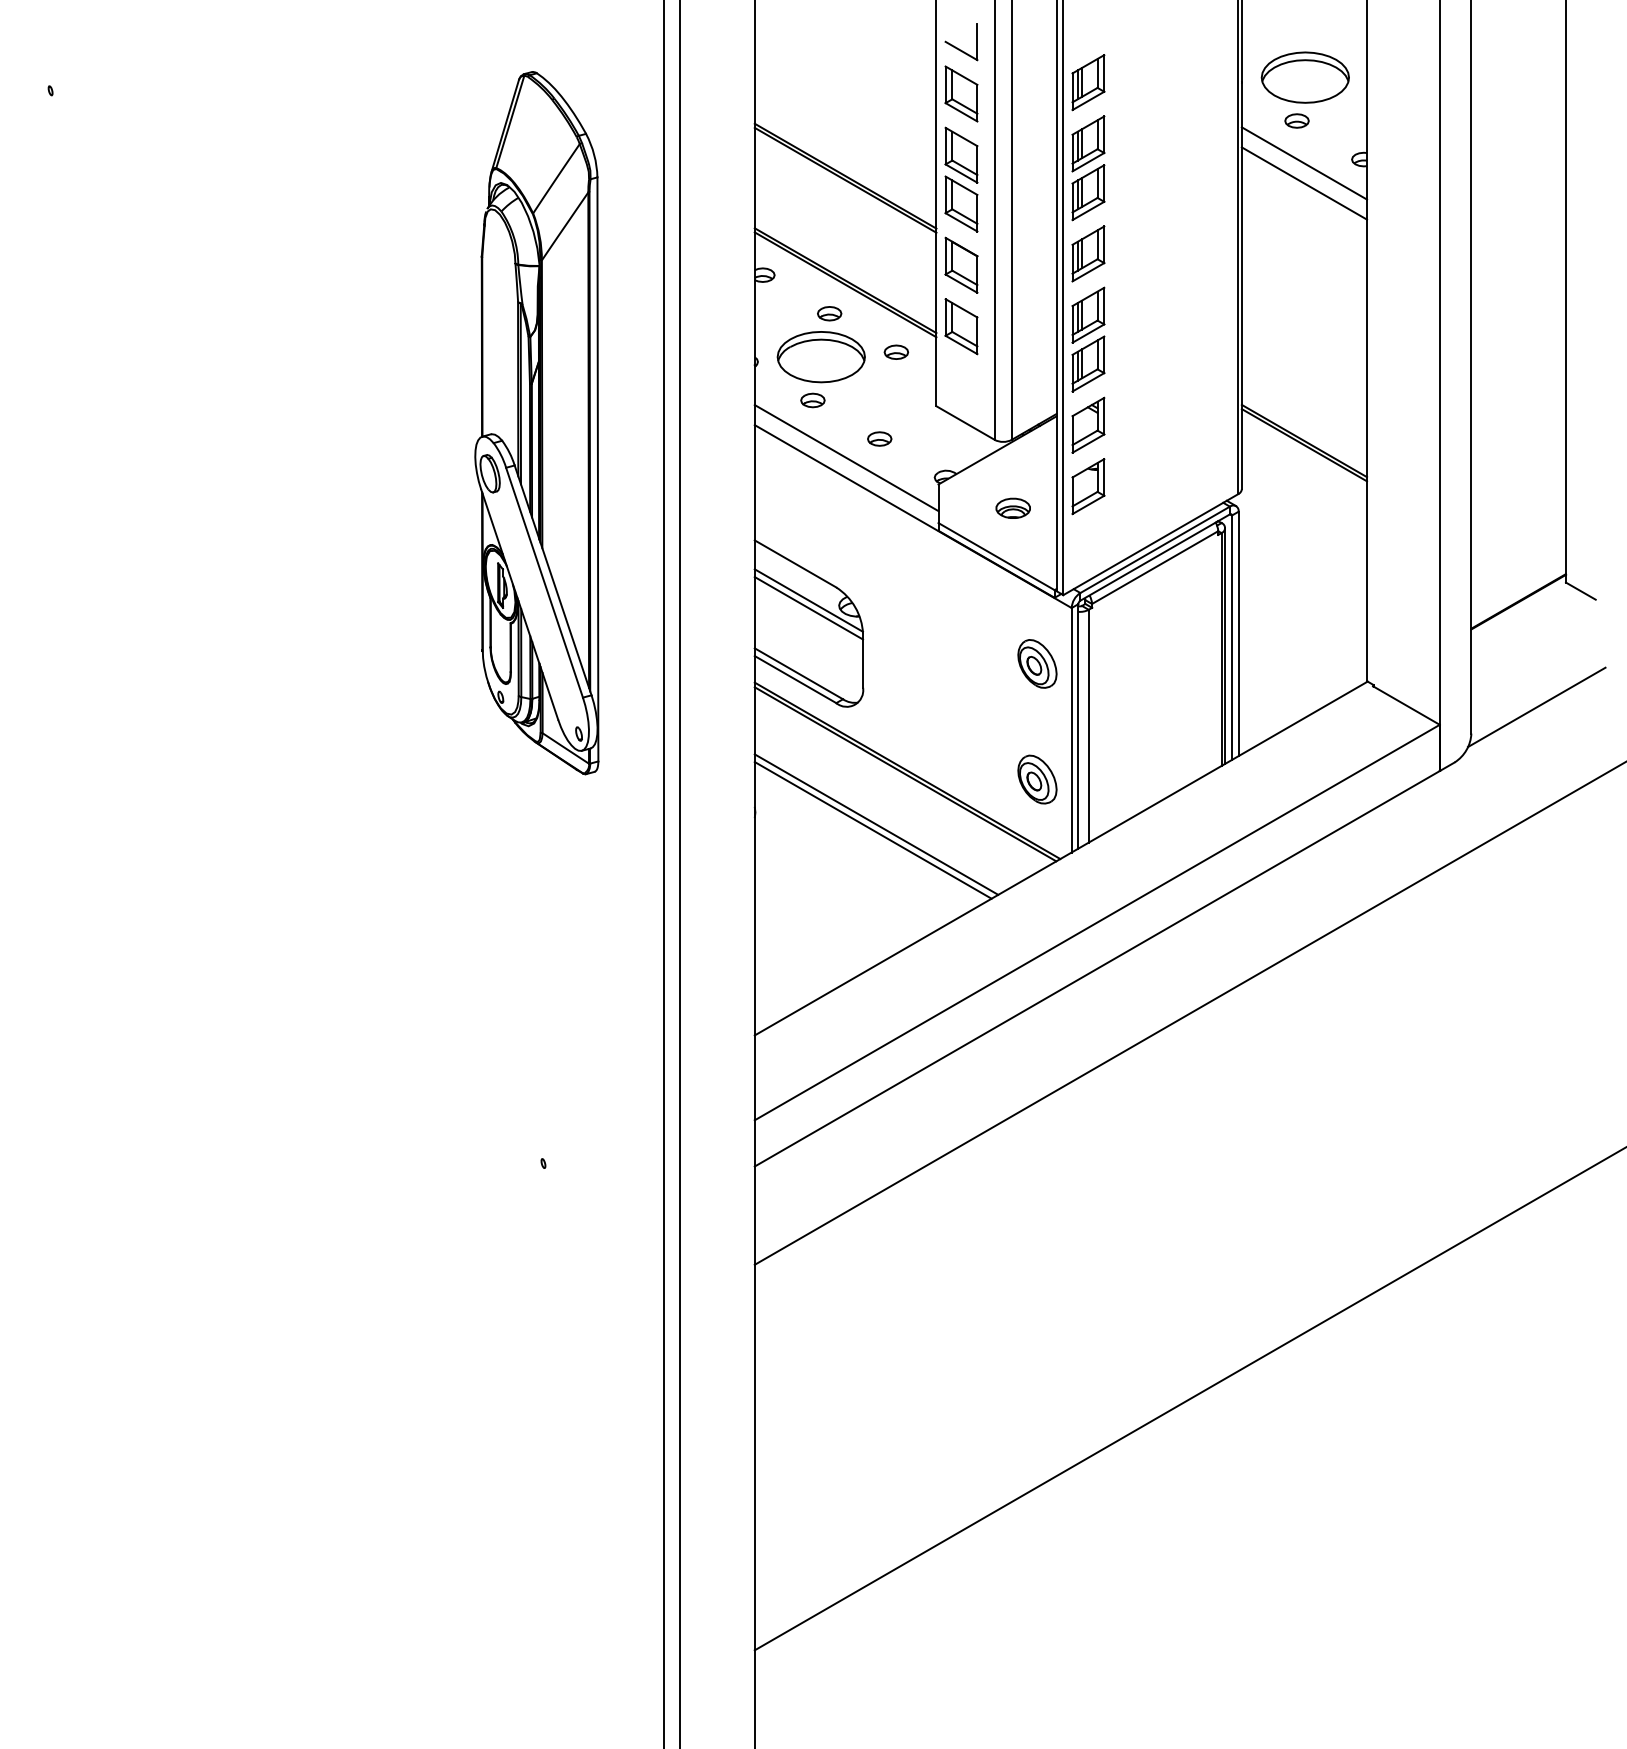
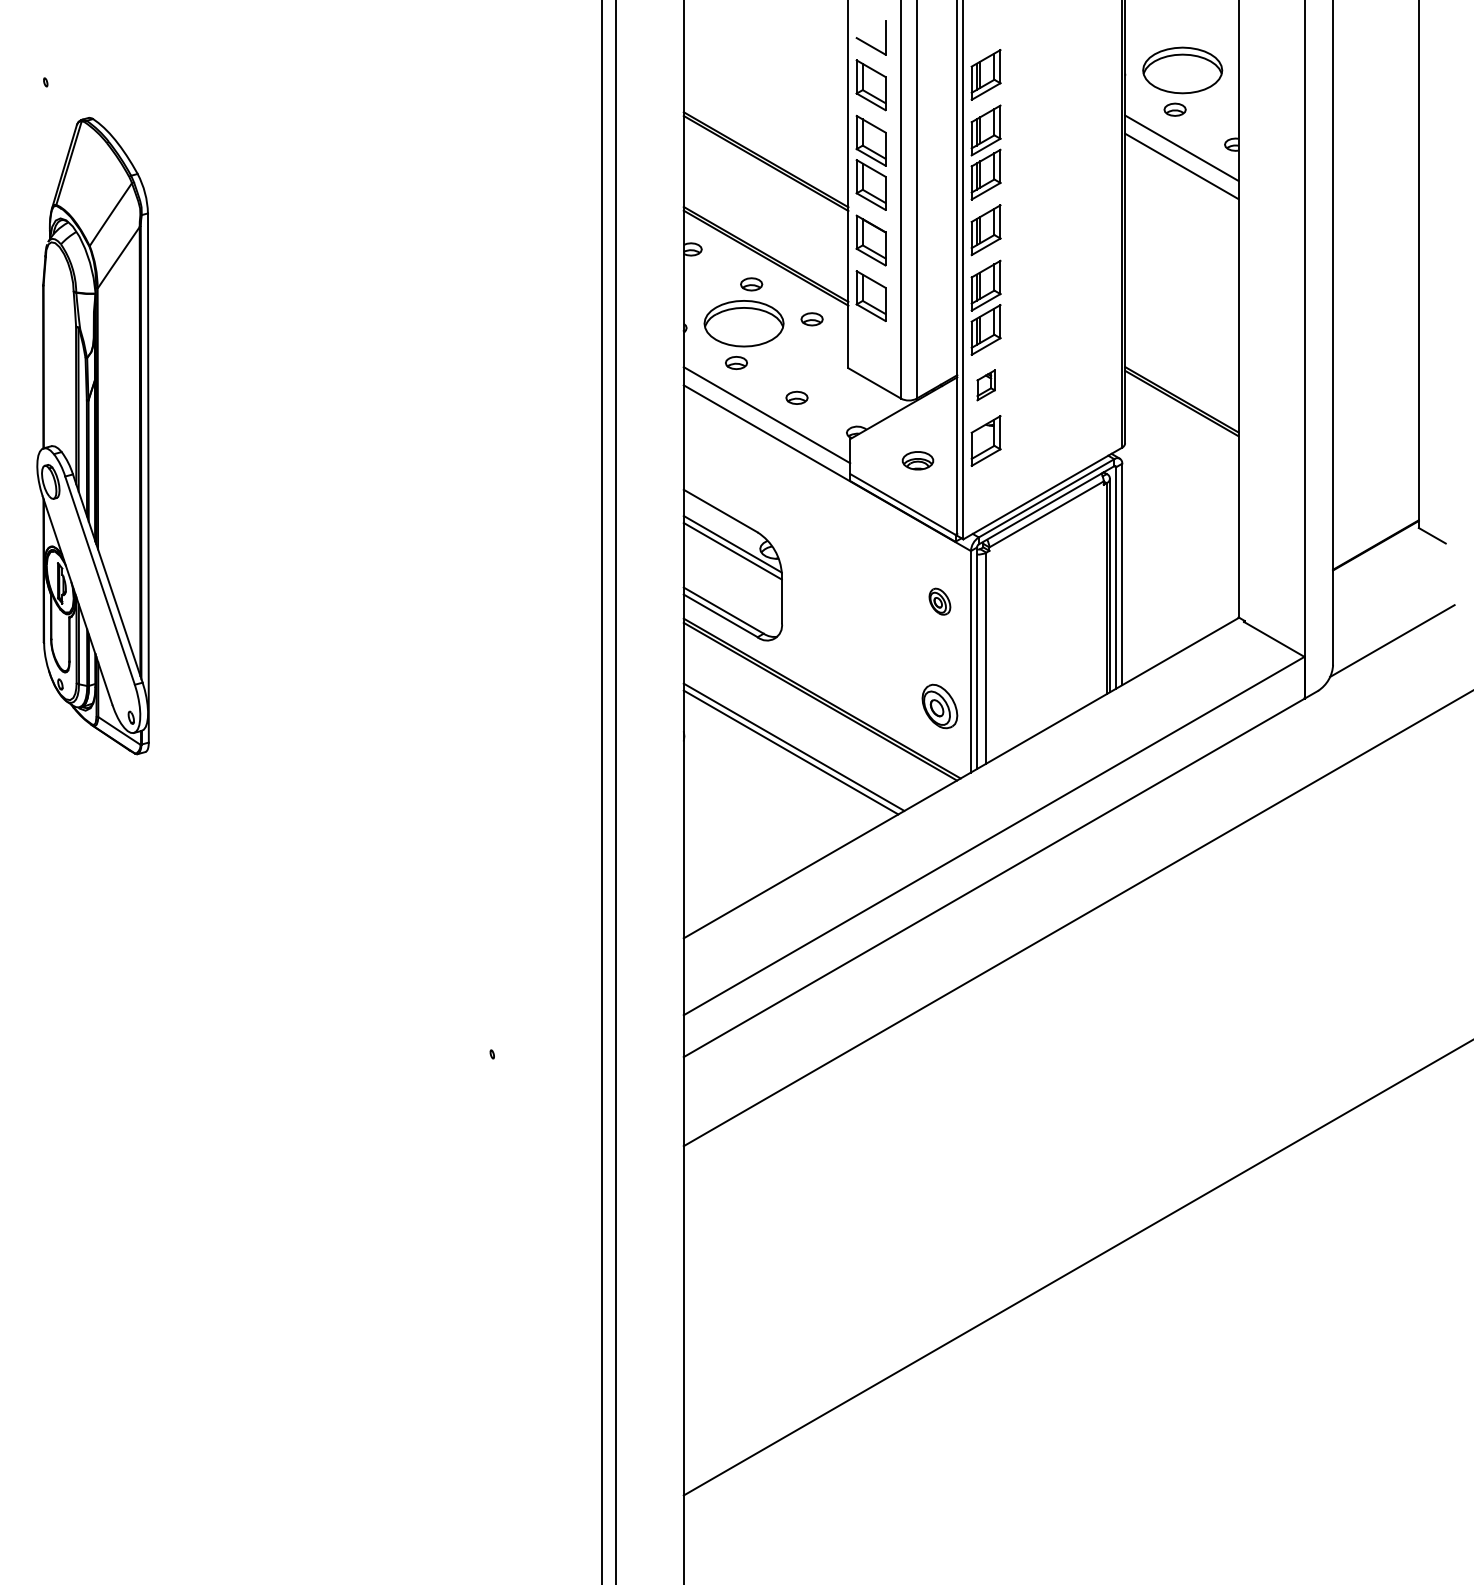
part: (536, 423) -> (92, 436), moved
part: (1088, 424) -> (986, 384), size x0.6
part: (1037, 663) -> (939, 601), size x0.6

